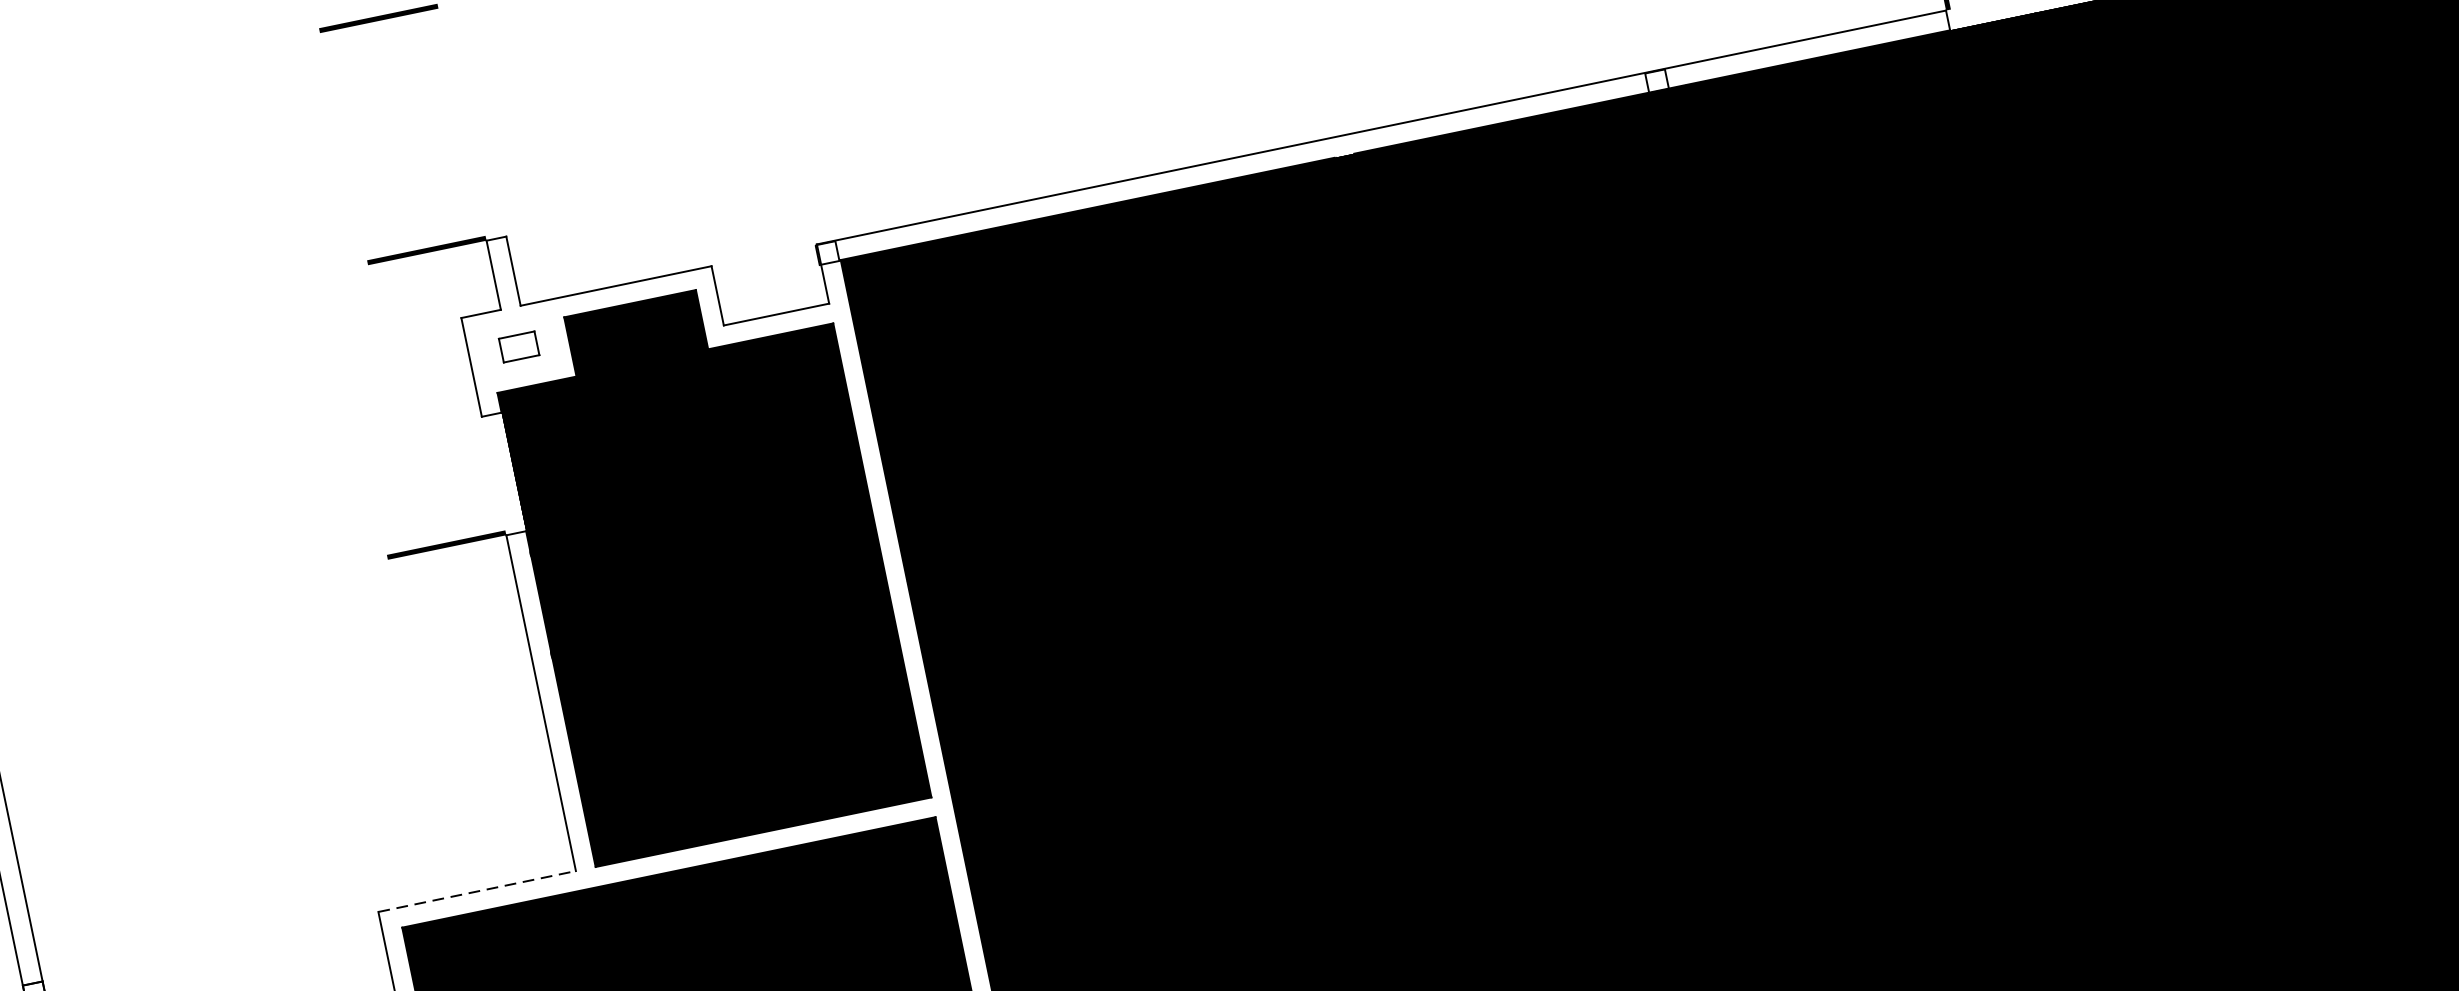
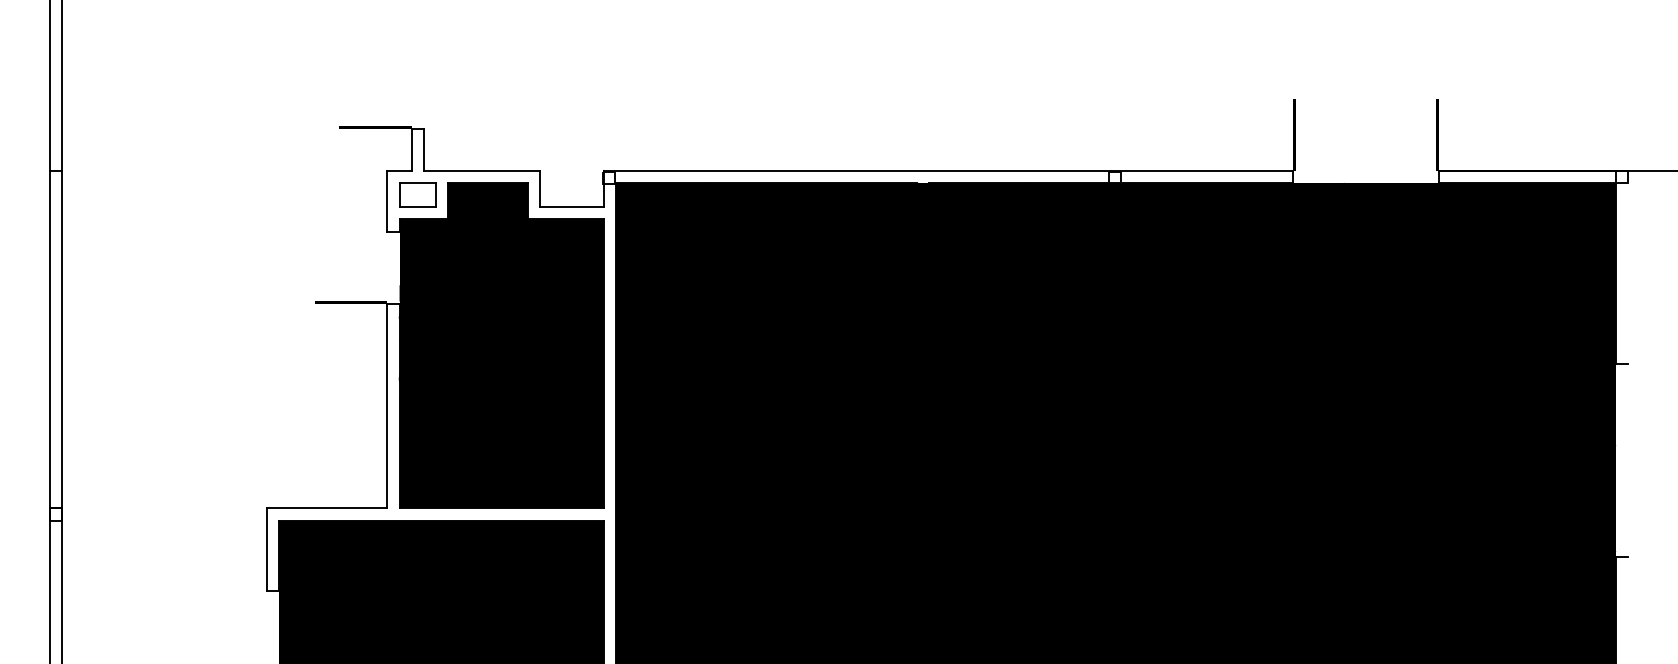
part: (518, 345) -> (417, 194), size x1.67
line: (477, 891) -> (327, 508), dashed -> solid

